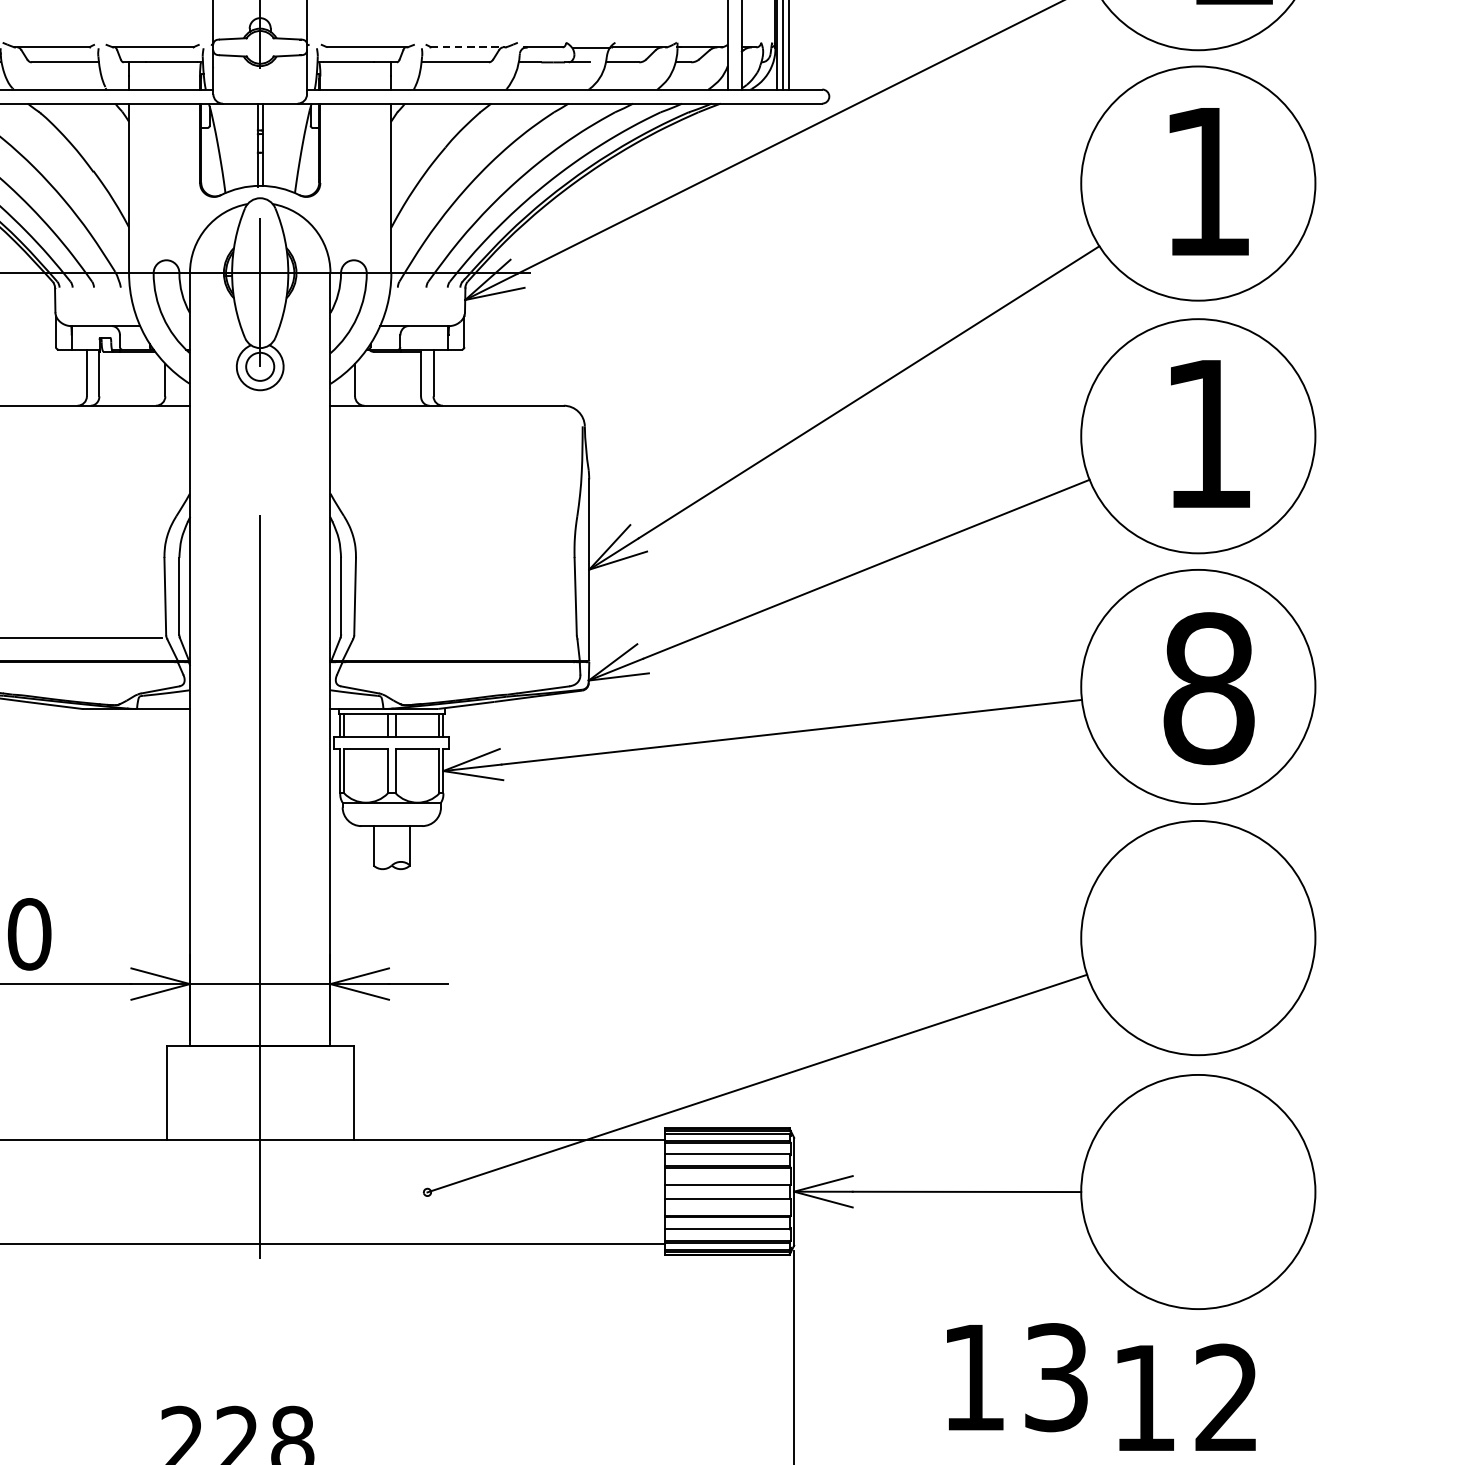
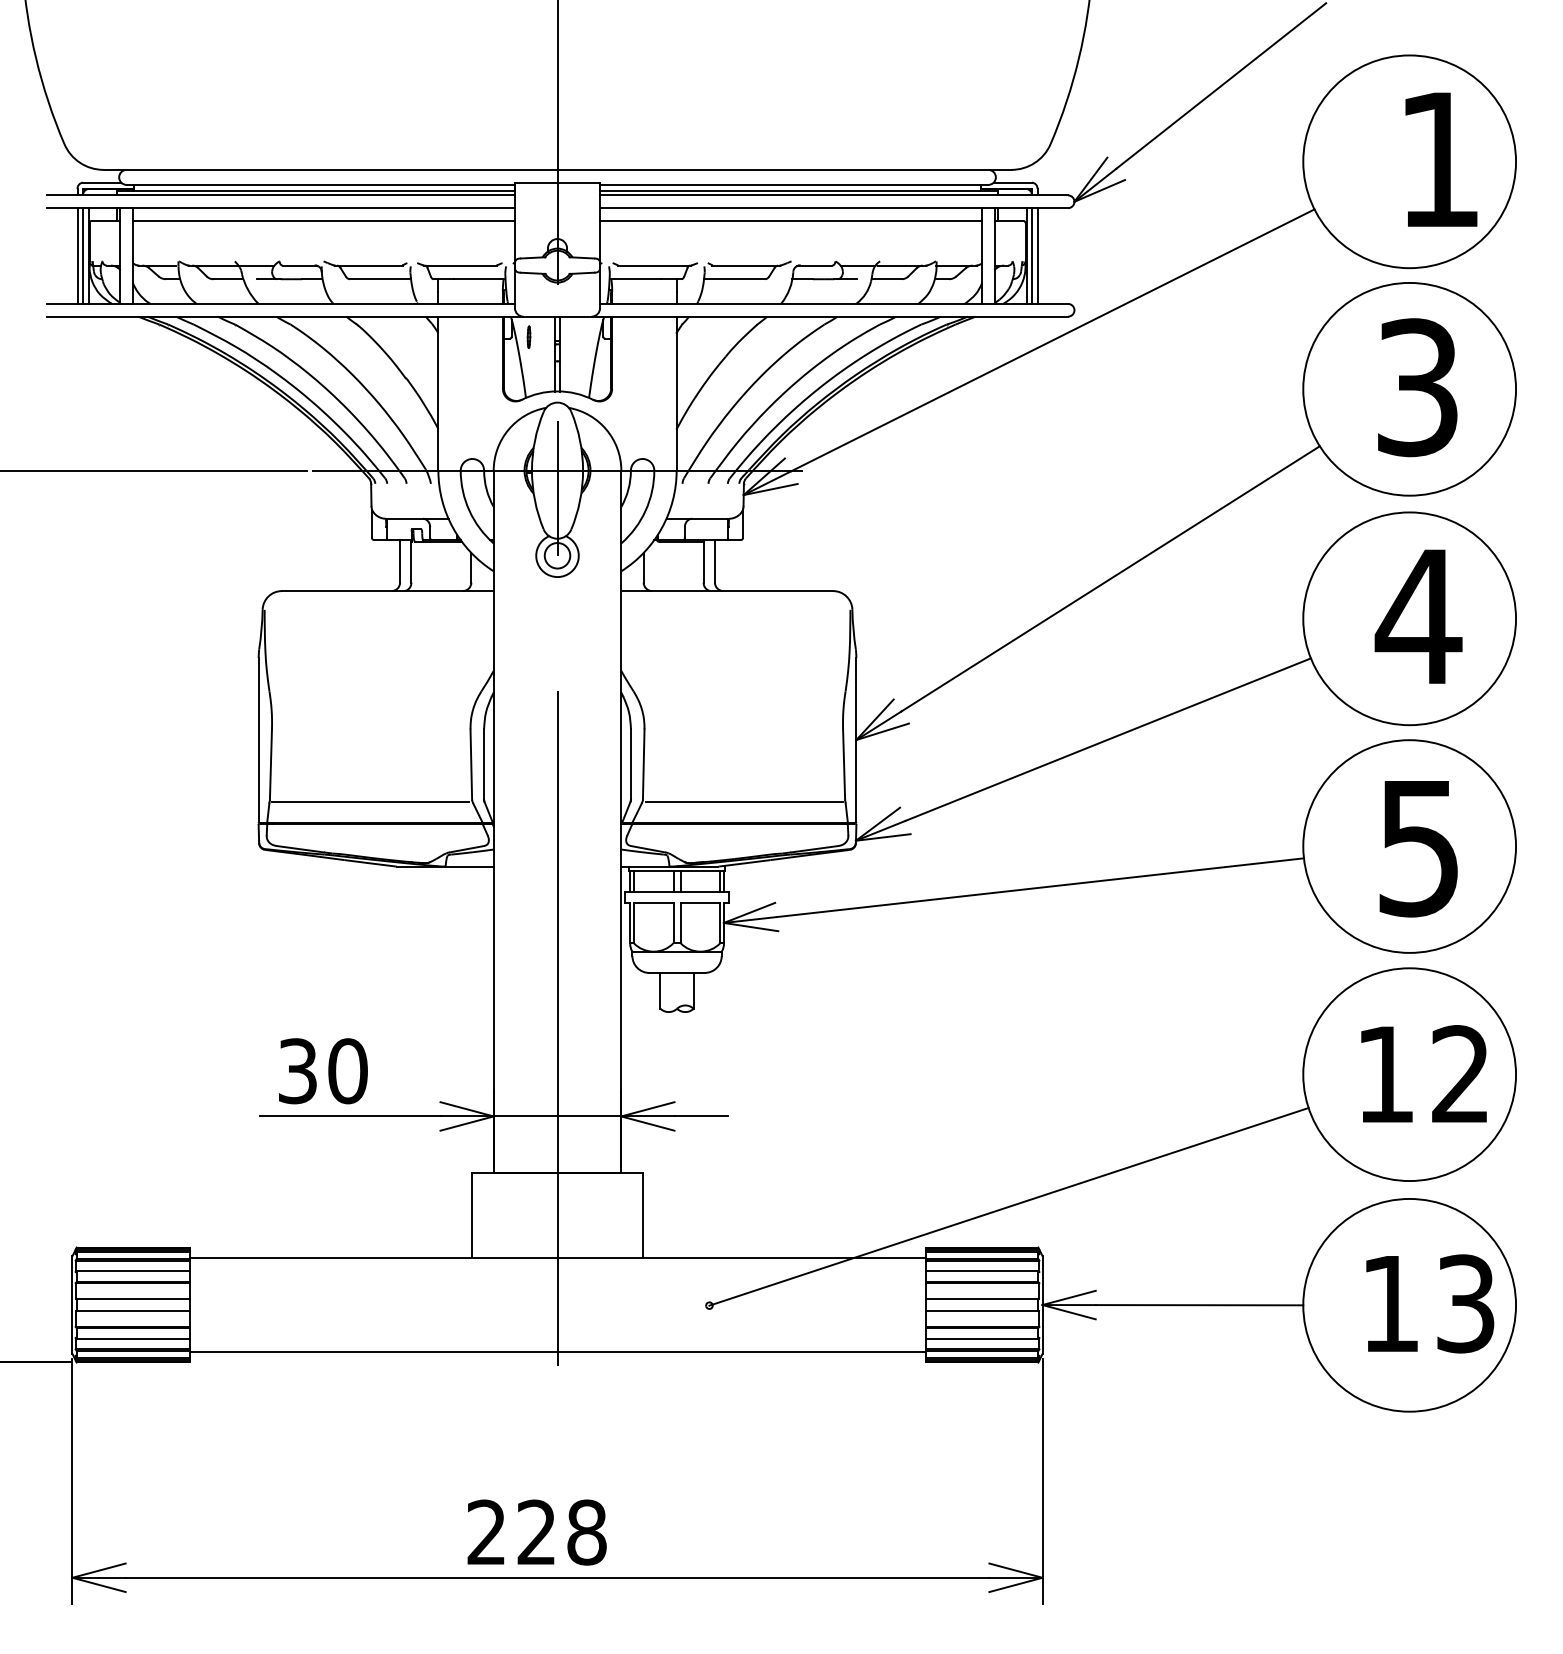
line: (468, 47) -> (746, 265), dashed -> solid
part: (228, 125) -> (528, 336), added
text: (1206, 181) -> (1417, 387), 1 -> 3
text: (1208, 433) -> (1418, 616), 1 -> 4
line: (466, 637) -> (744, 801), added
text: (1209, 688) -> (1419, 847), 8 -> 5
text: (1017, 1377) -> (1430, 1303), moved
text: (1186, 1396) -> (1423, 1073), moved

